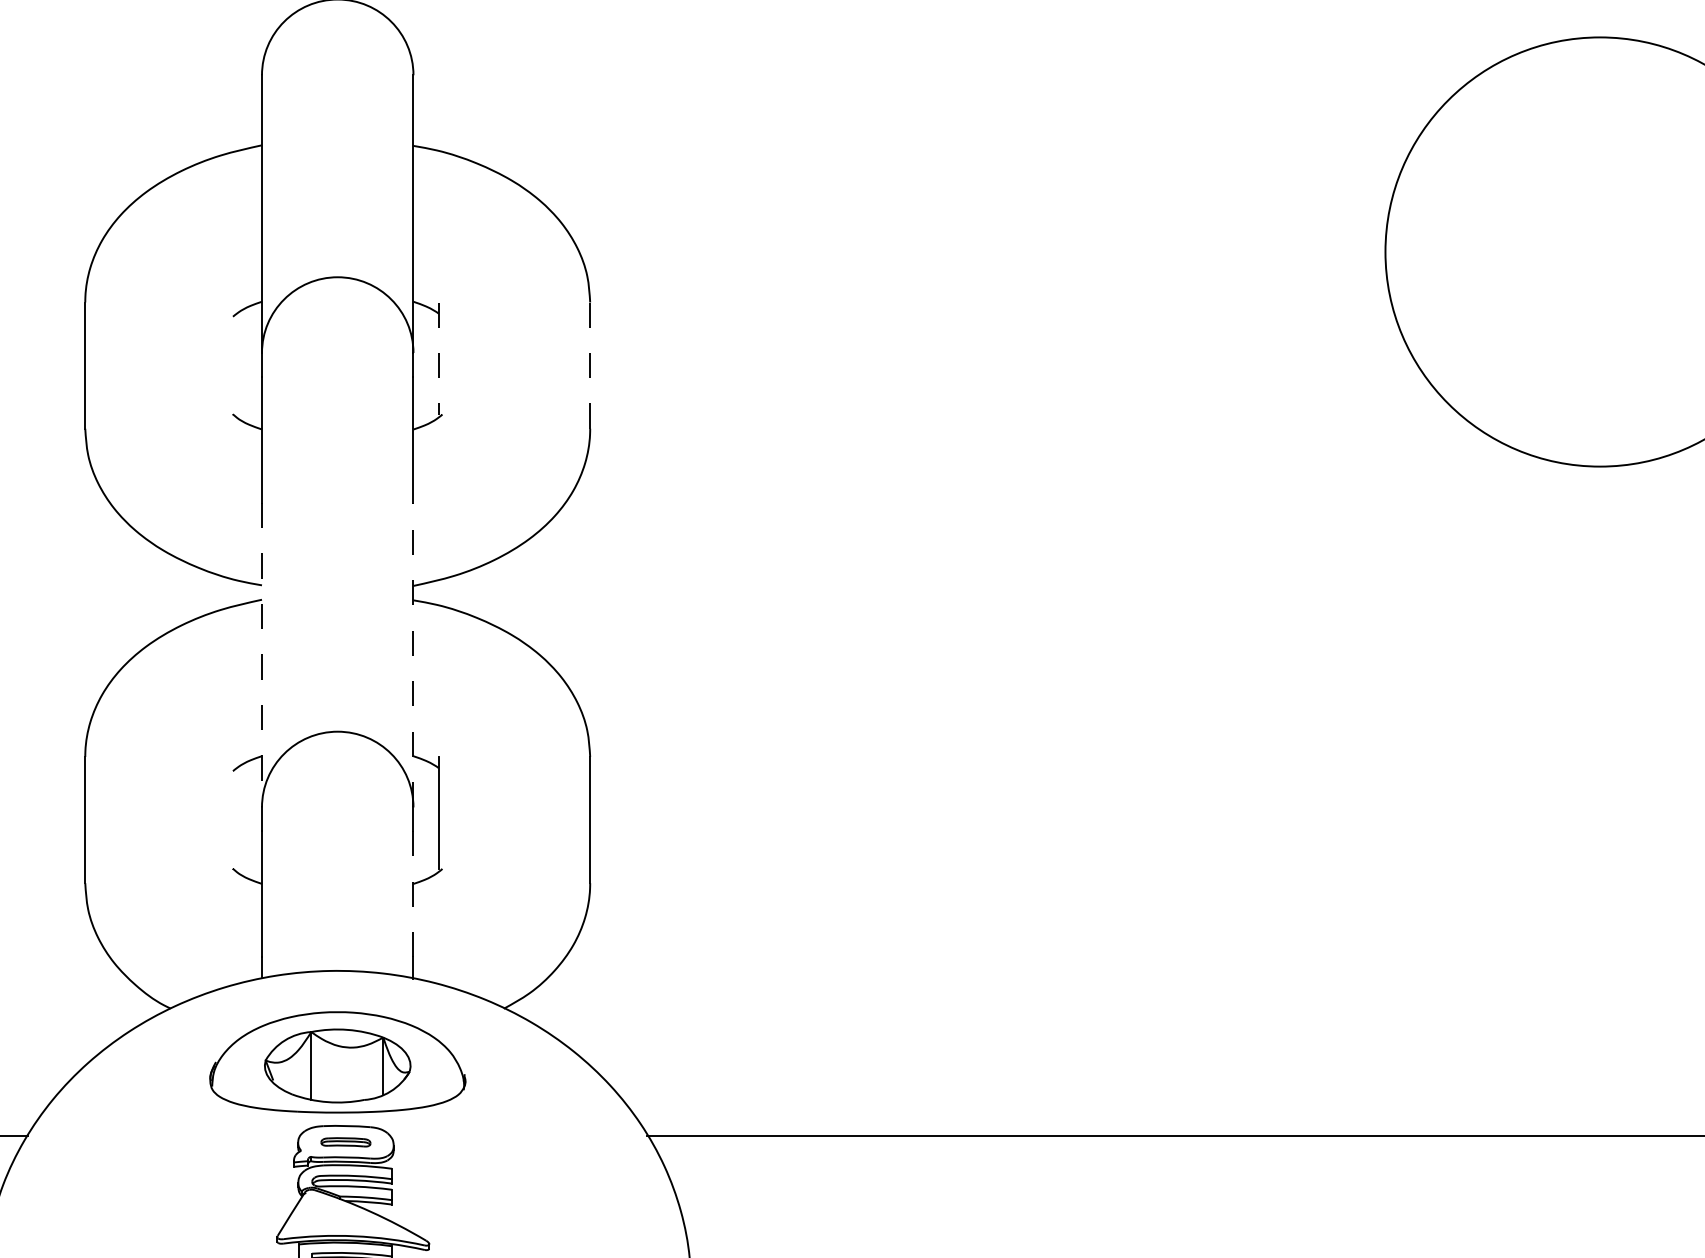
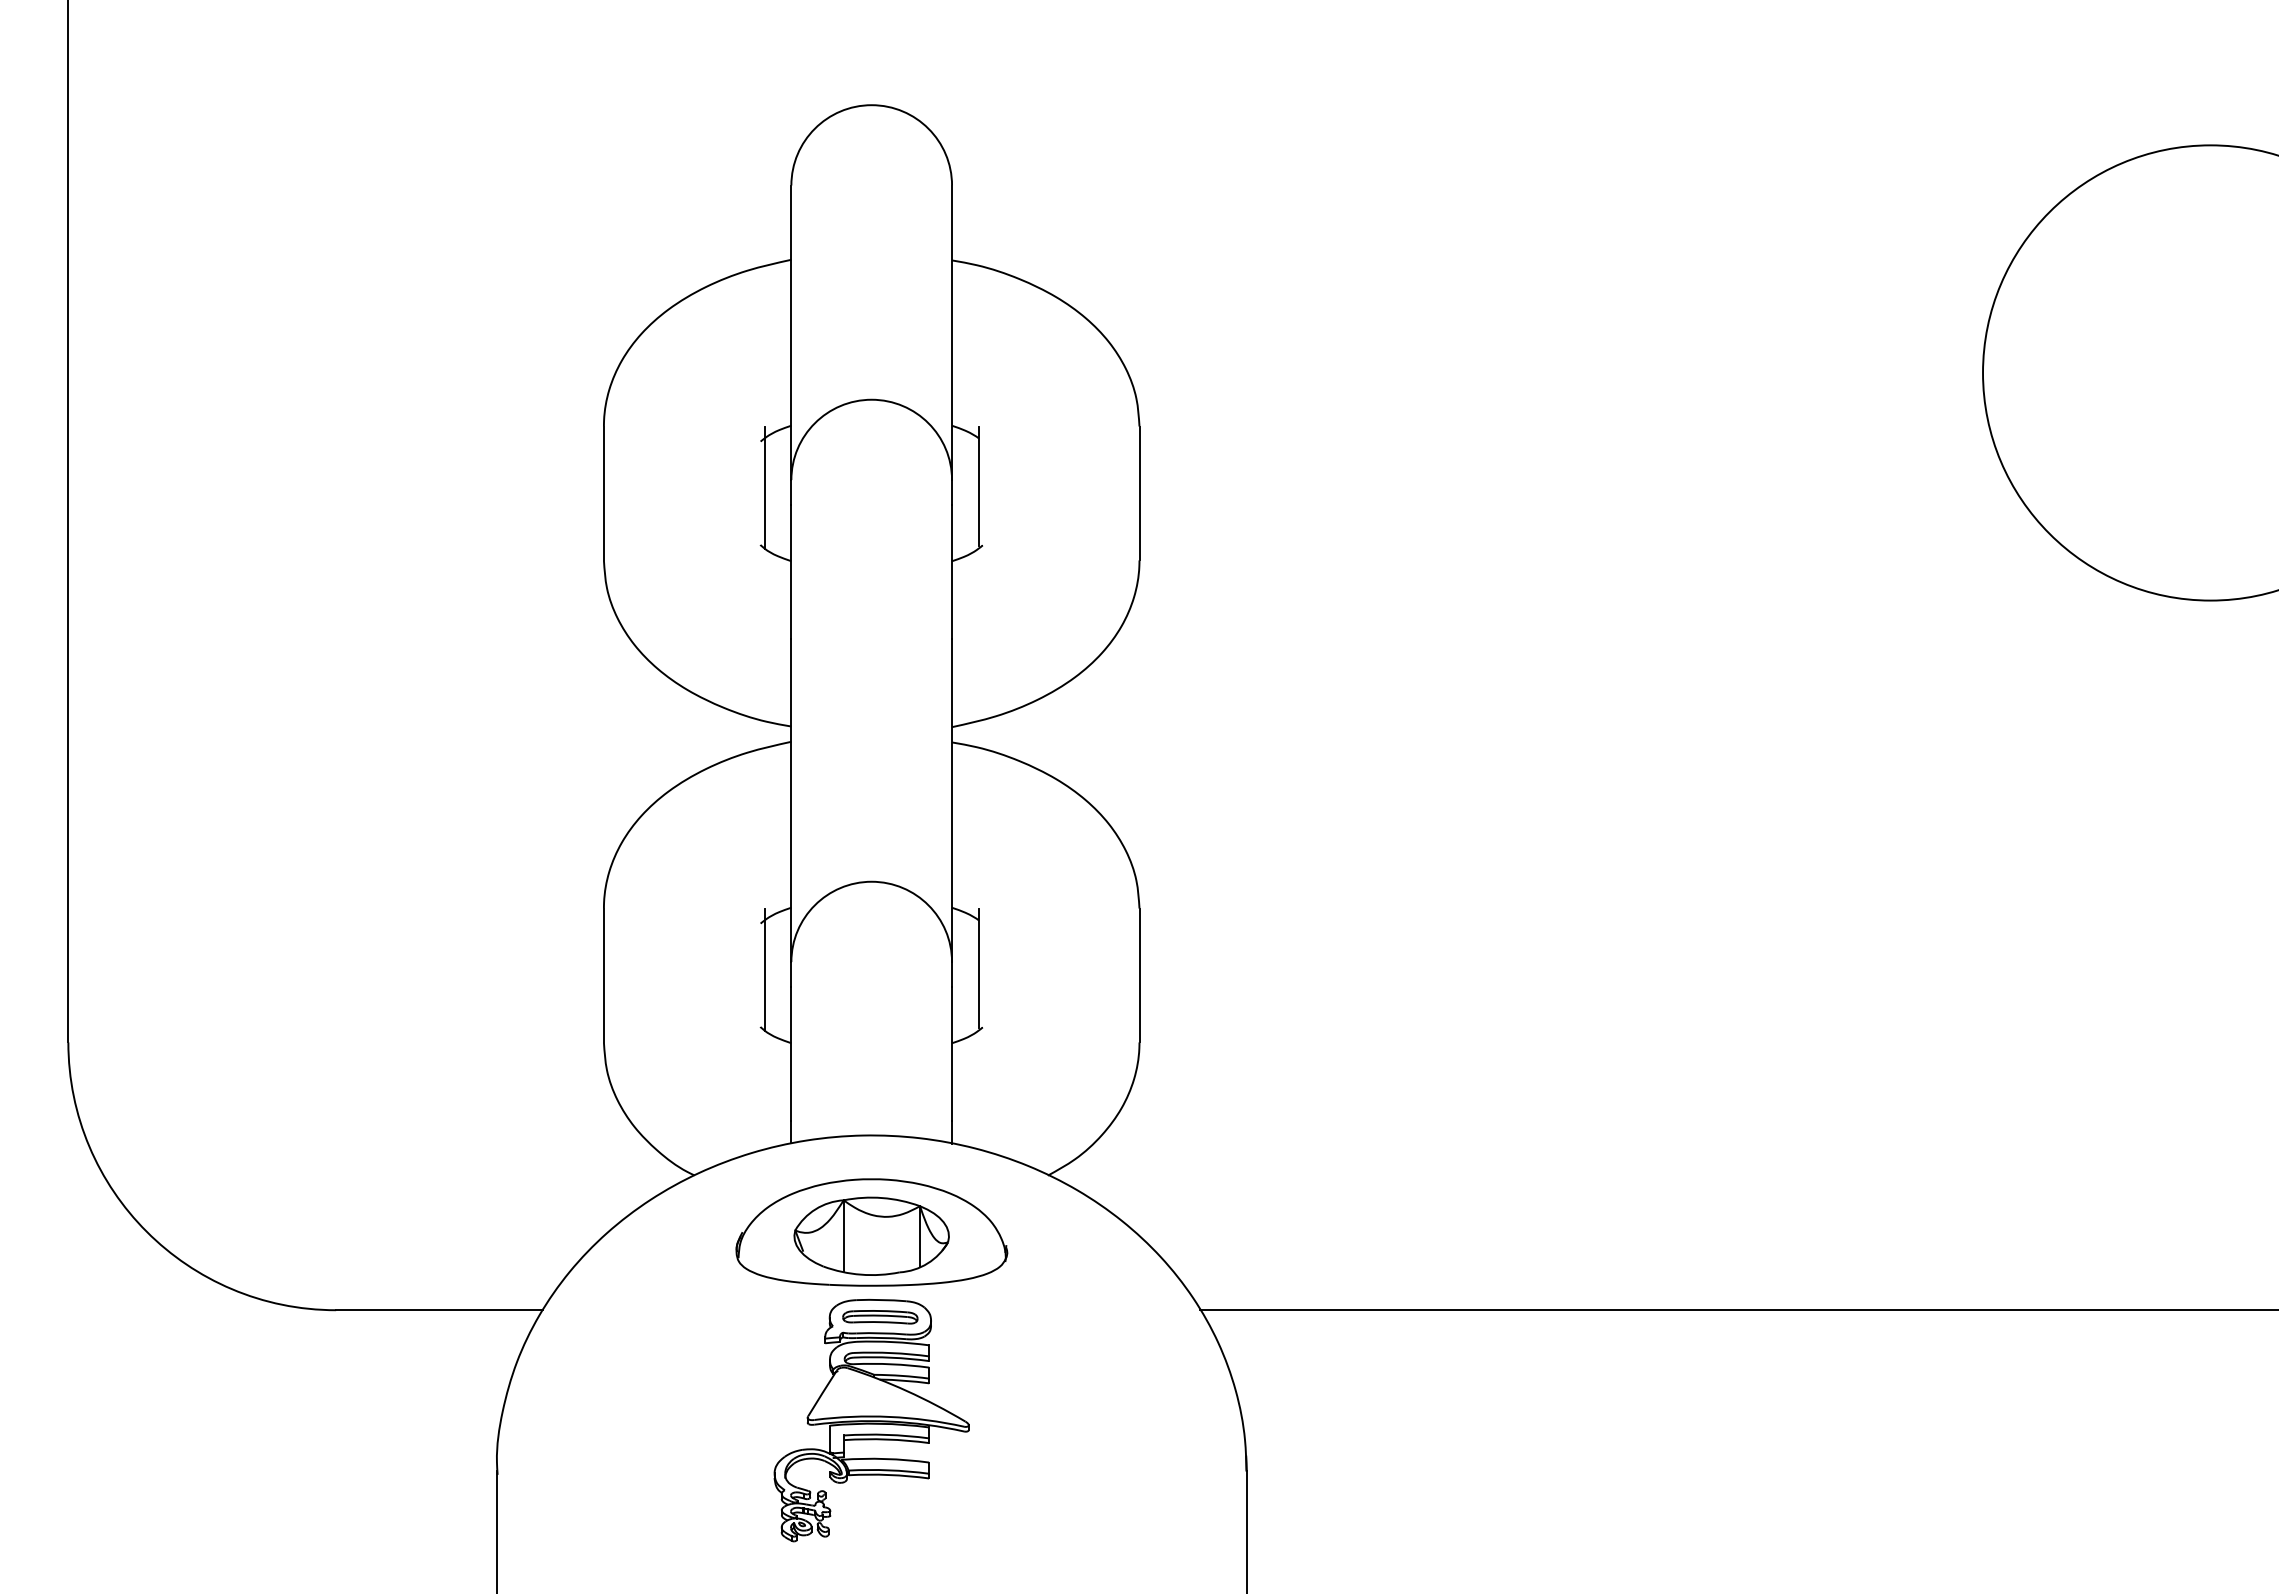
line: (236, 359) -> (764, 487), added
line: (438, 359) -> (978, 486), dashed -> solid
line: (590, 365) -> (1139, 493), dashed -> solid
line: (413, 655) -> (952, 800), dashed -> solid
line: (262, 656) -> (791, 801), dashed -> solid
line: (236, 814) -> (764, 969), added
line: (413, 894) -> (952, 1054), dashed -> solid
part: (346, 1142) -> (880, 1317), size x1.43

